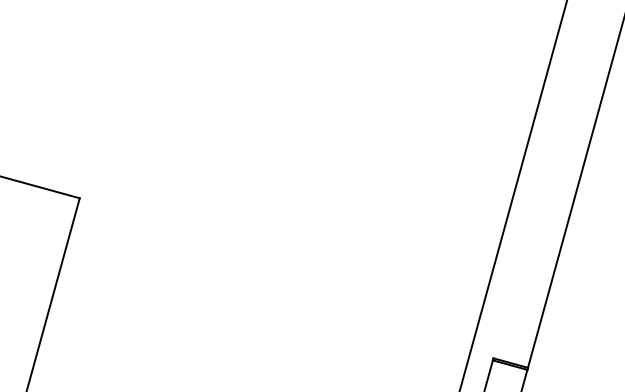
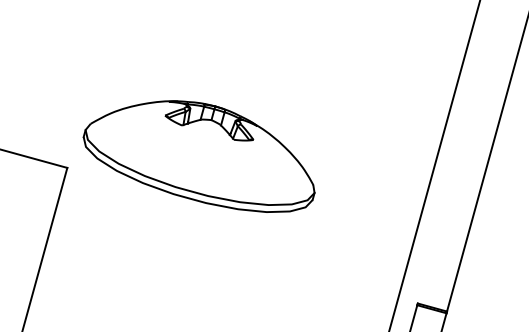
part: (235, 184) -> (199, 156), added

